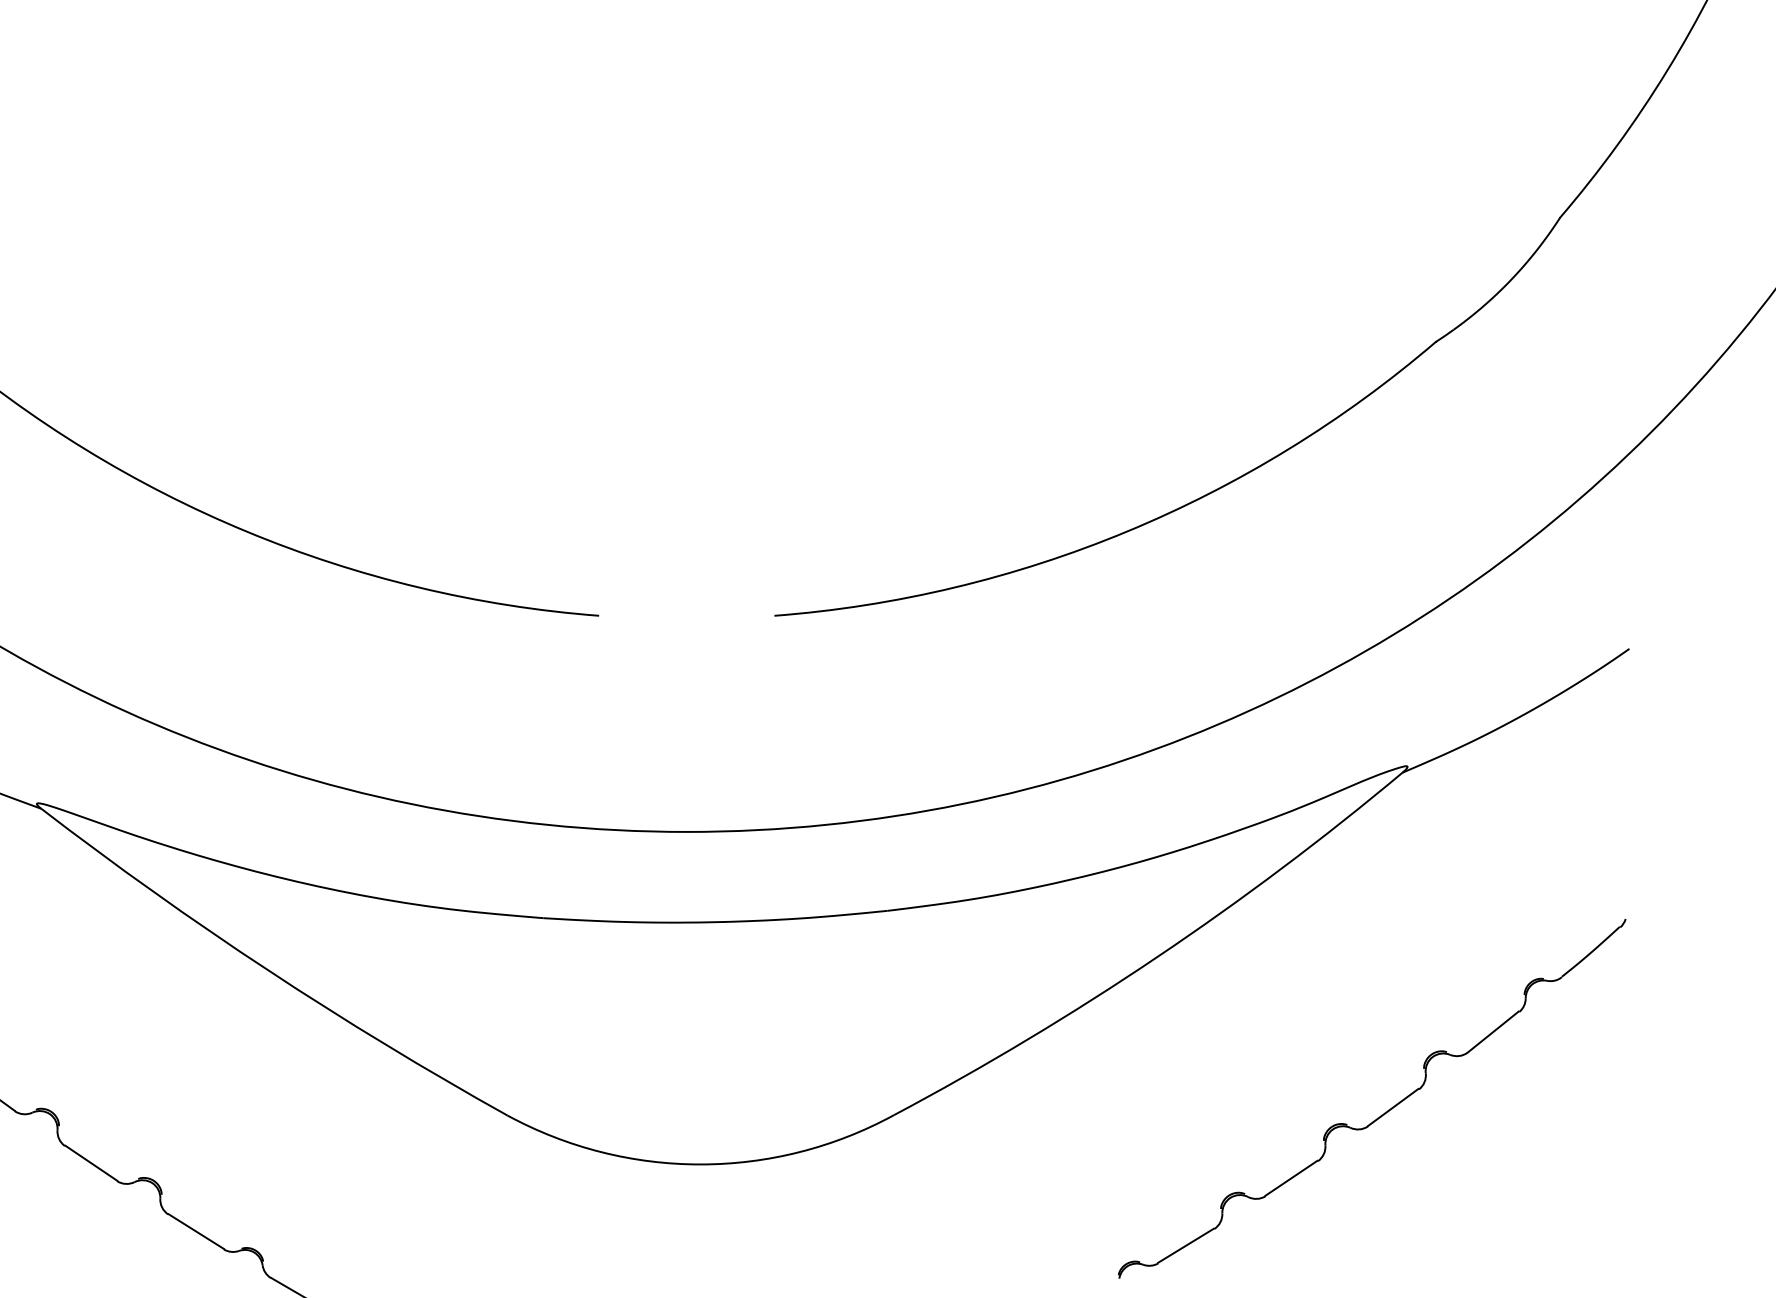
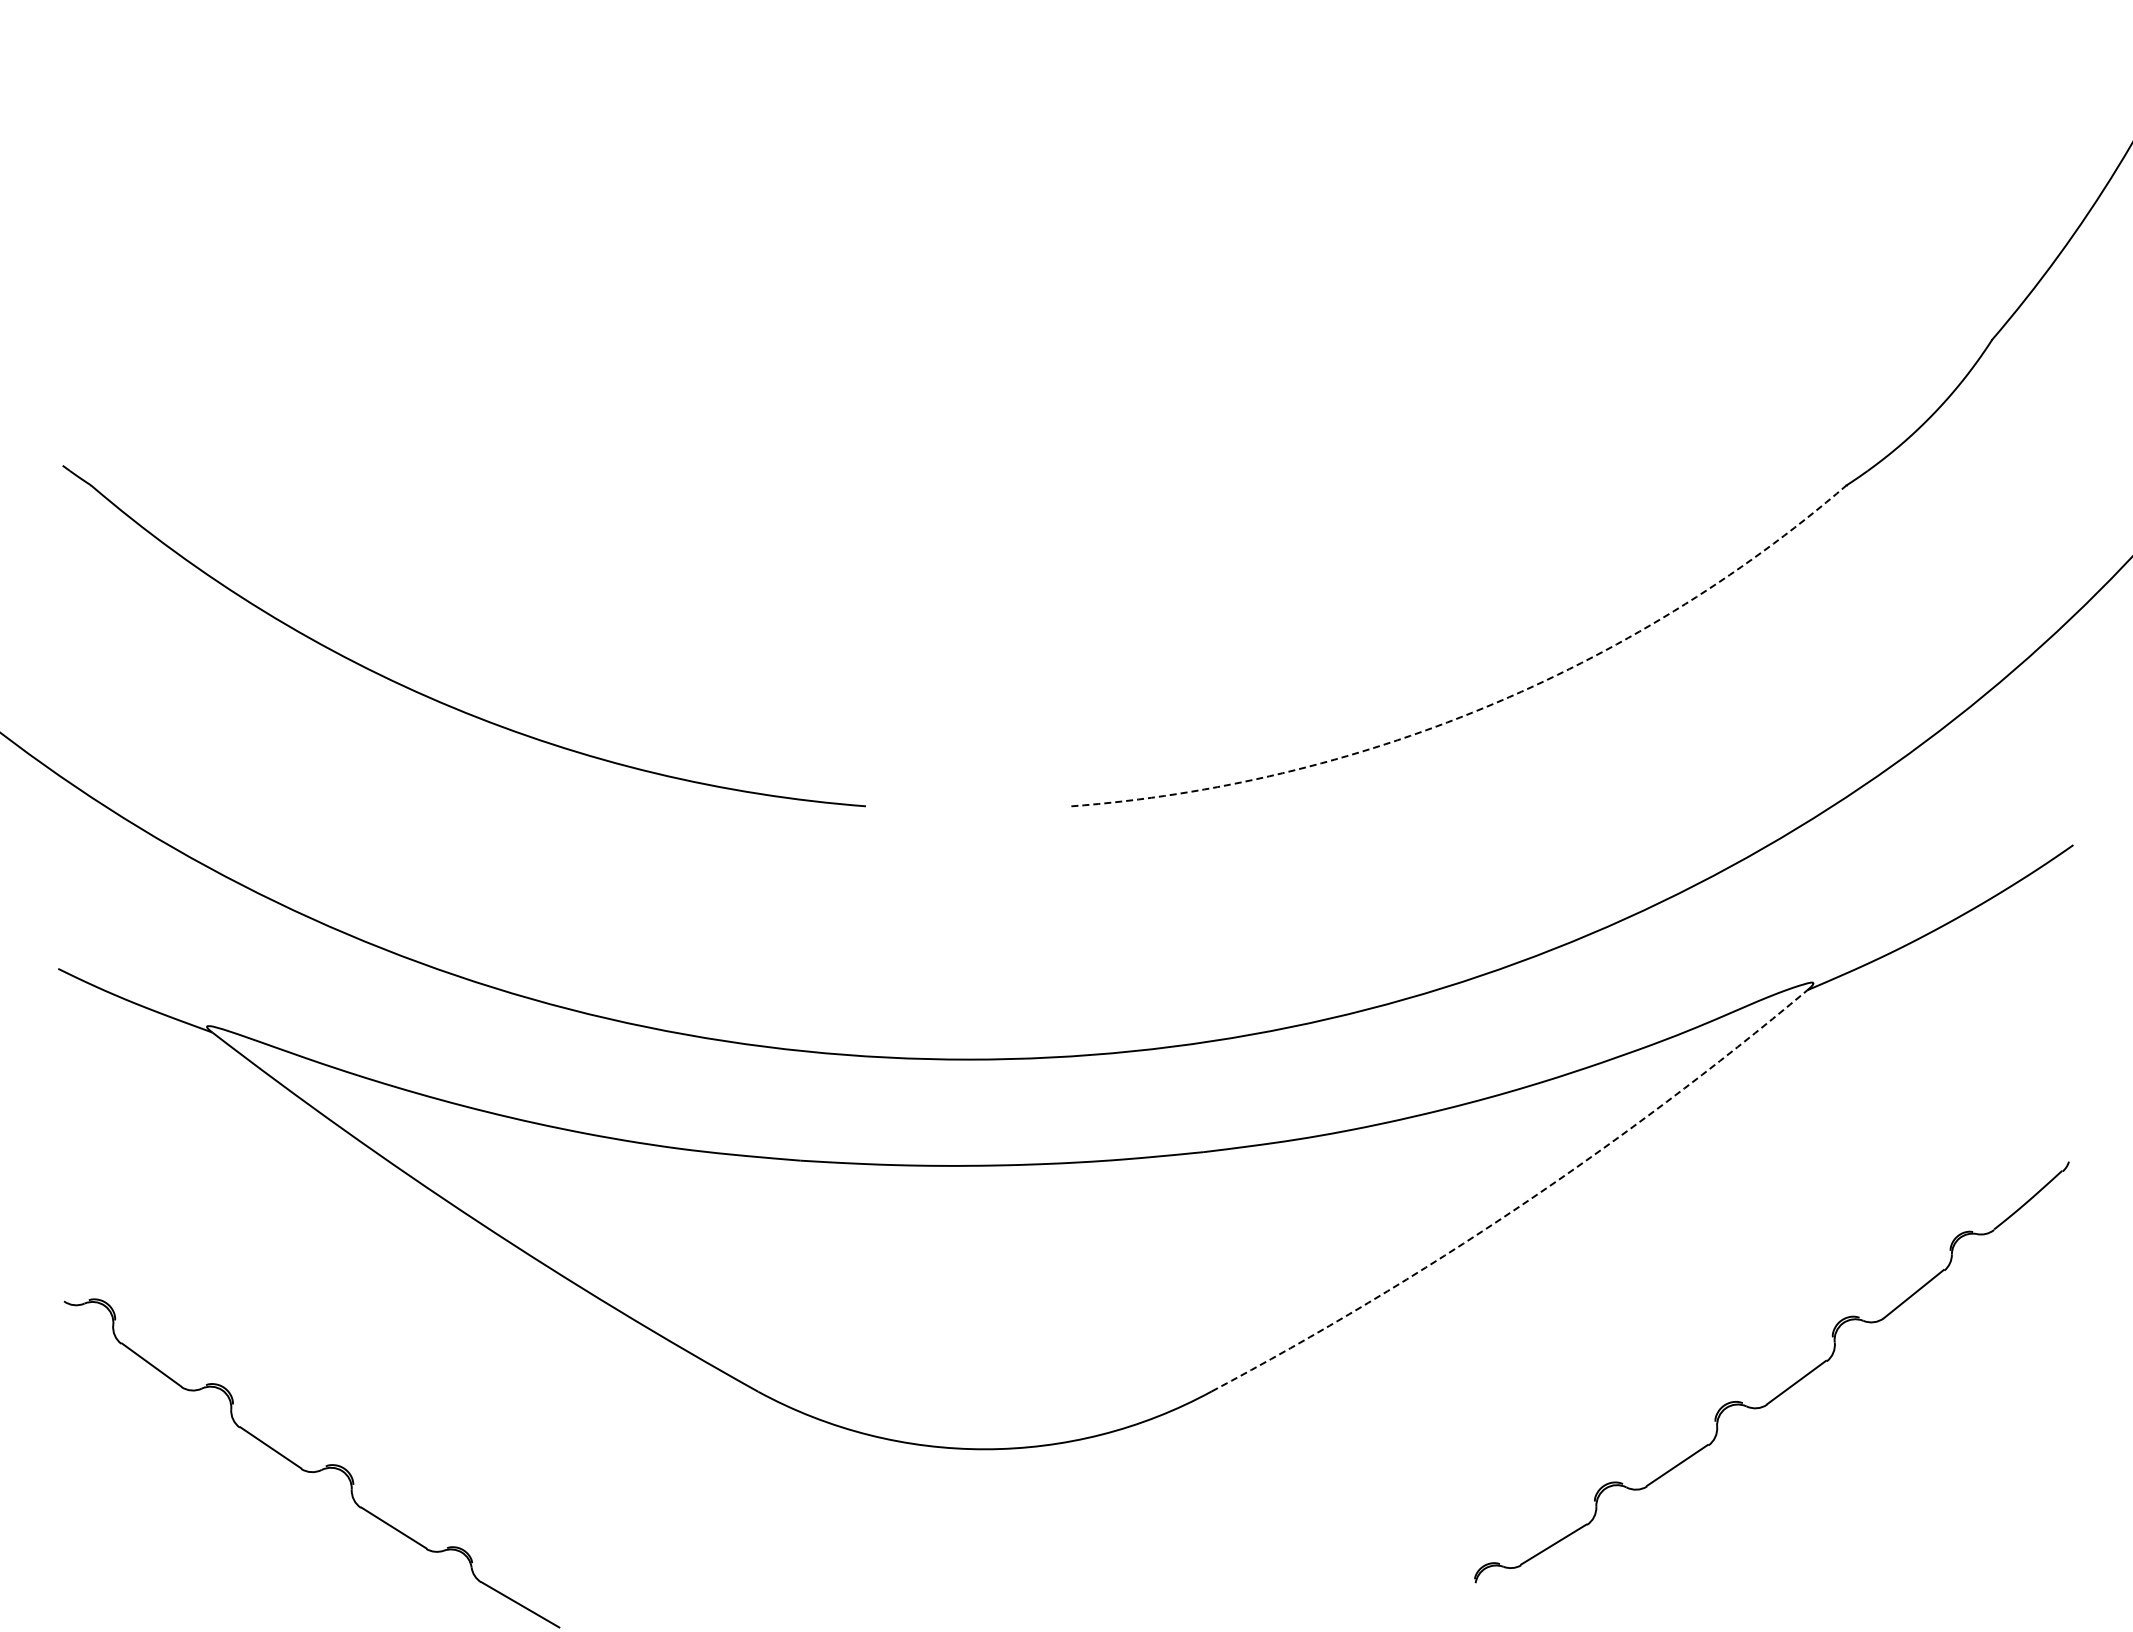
arc: (1126, 531) -> (1484, 707), solid -> dashed
arc: (1157, 957) -> (1520, 1206), solid -> dashed

